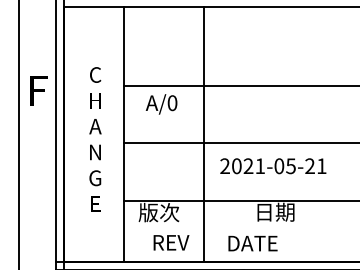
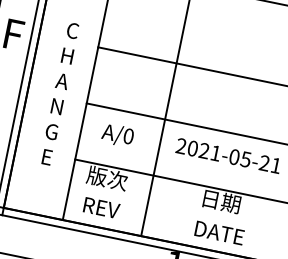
text: (161, 104) -> (117, 135), moved
text: (171, 242) -> (101, 207), moved
text: (252, 243) -> (219, 232), moved

